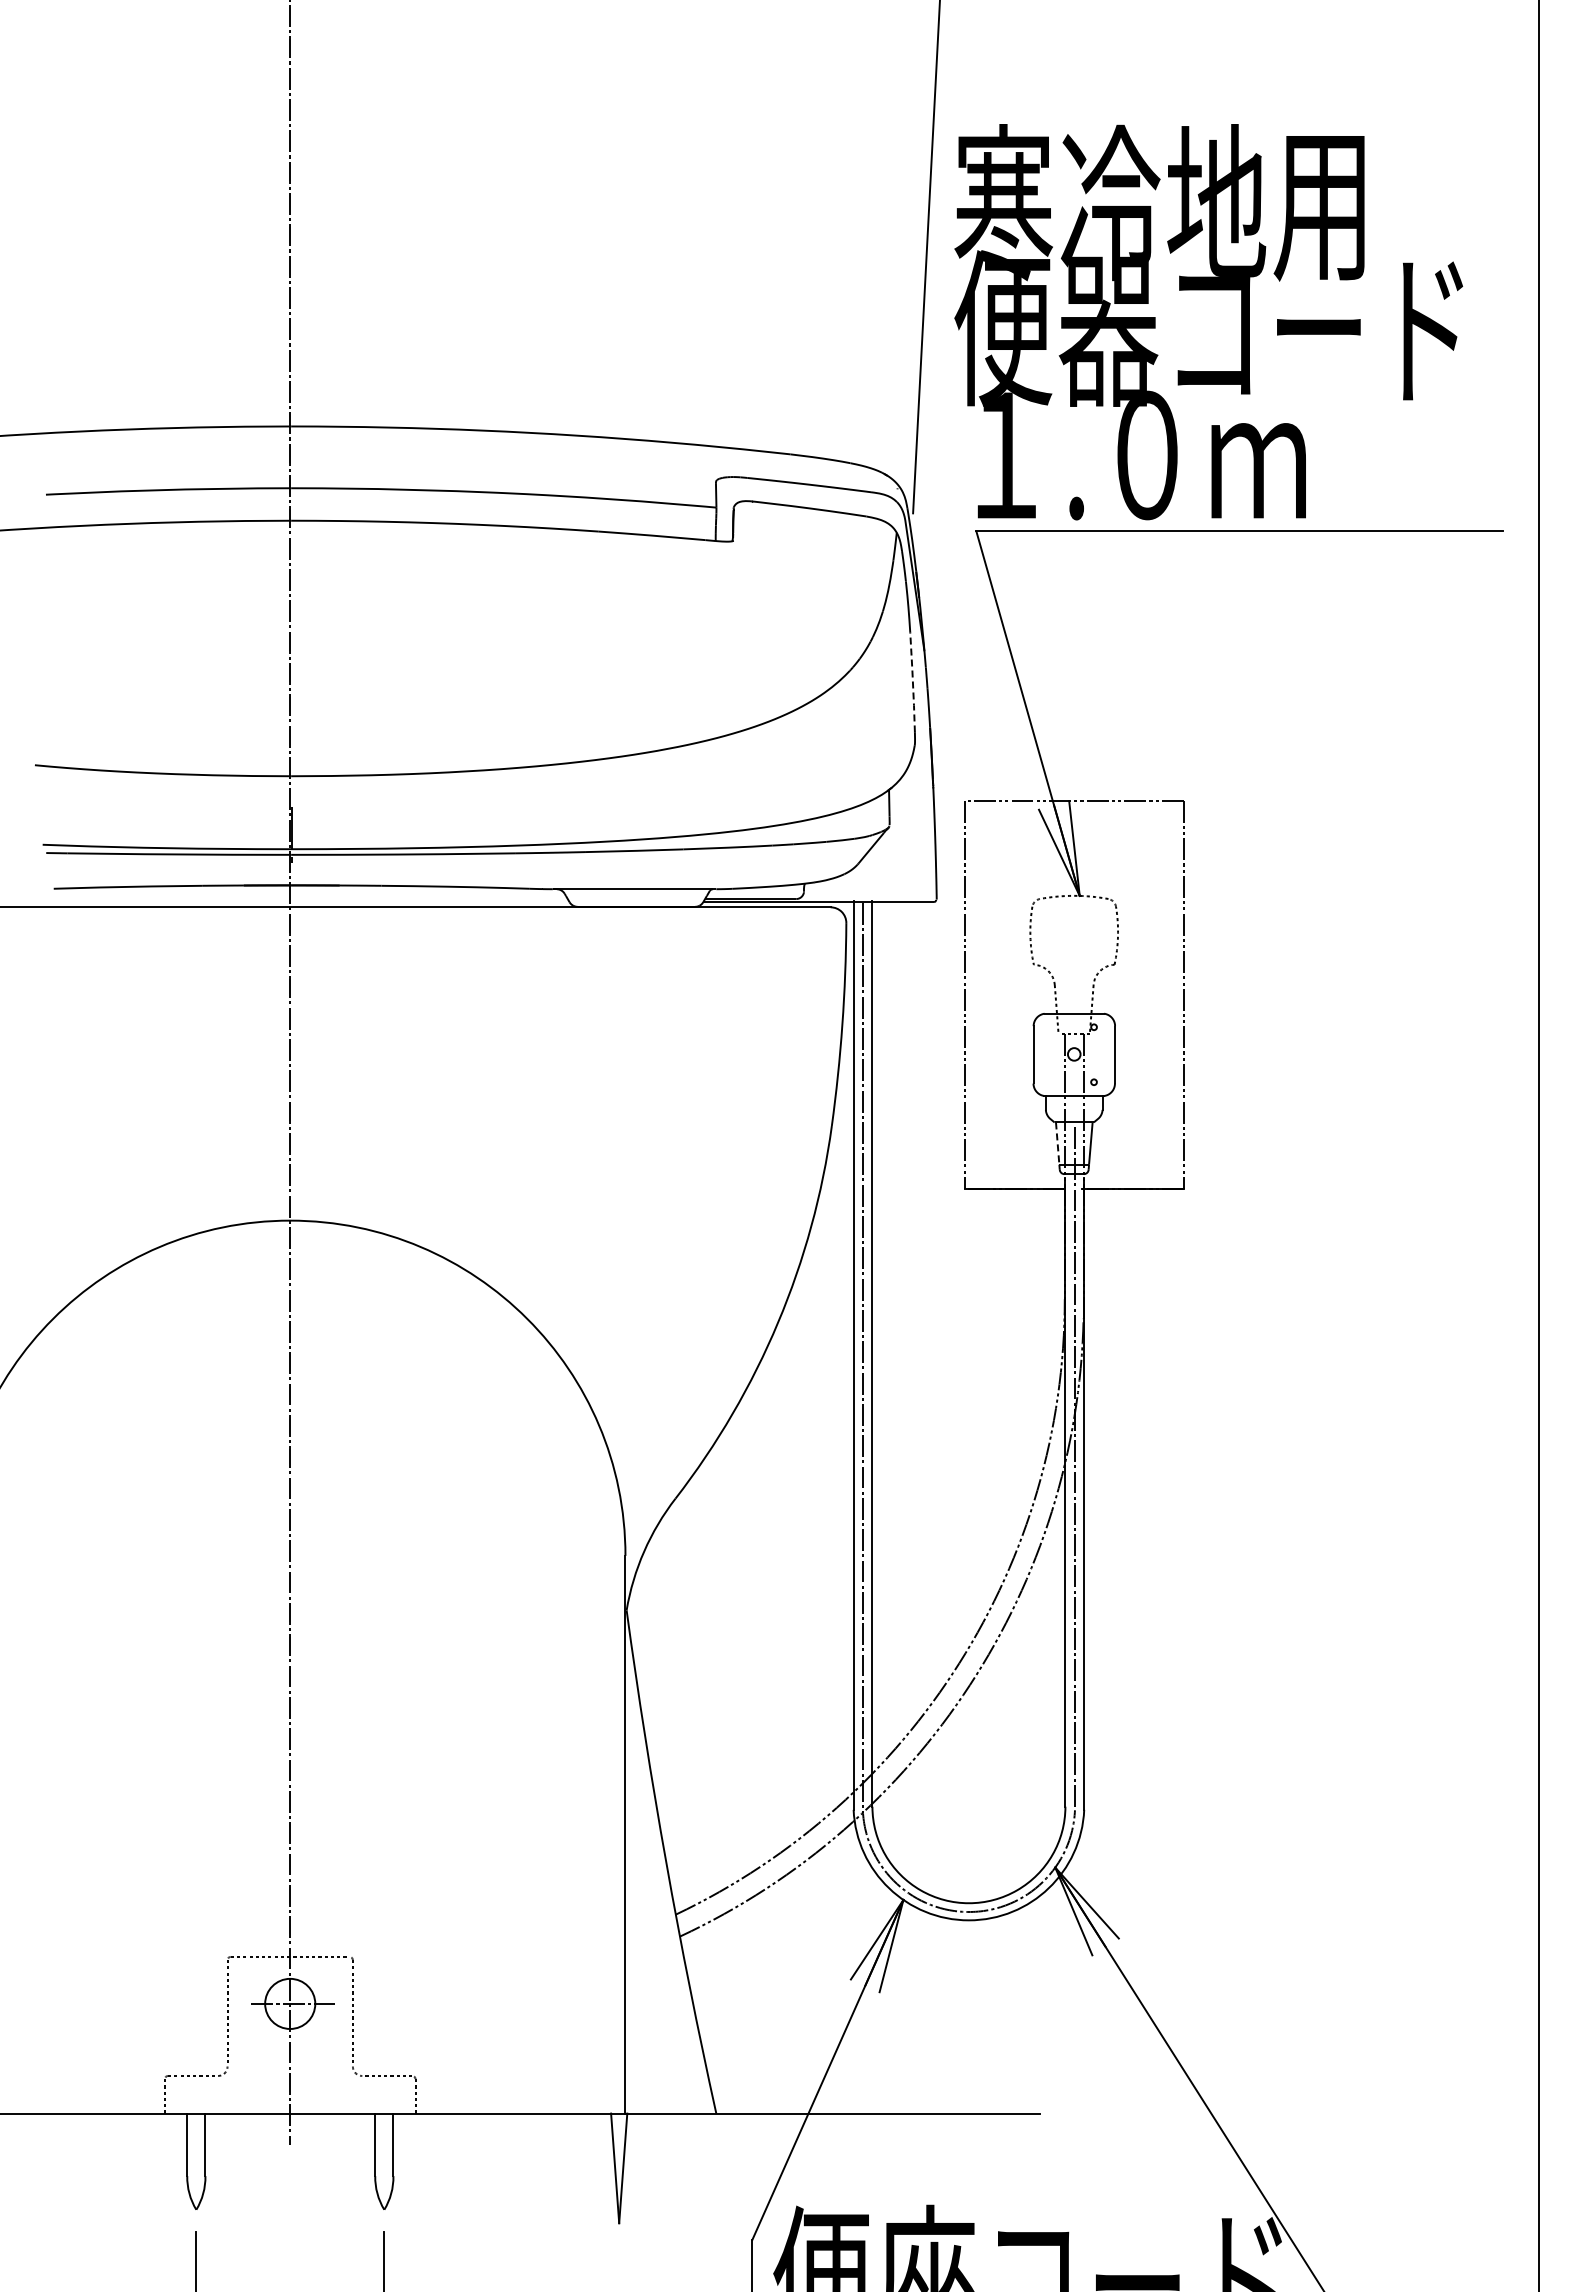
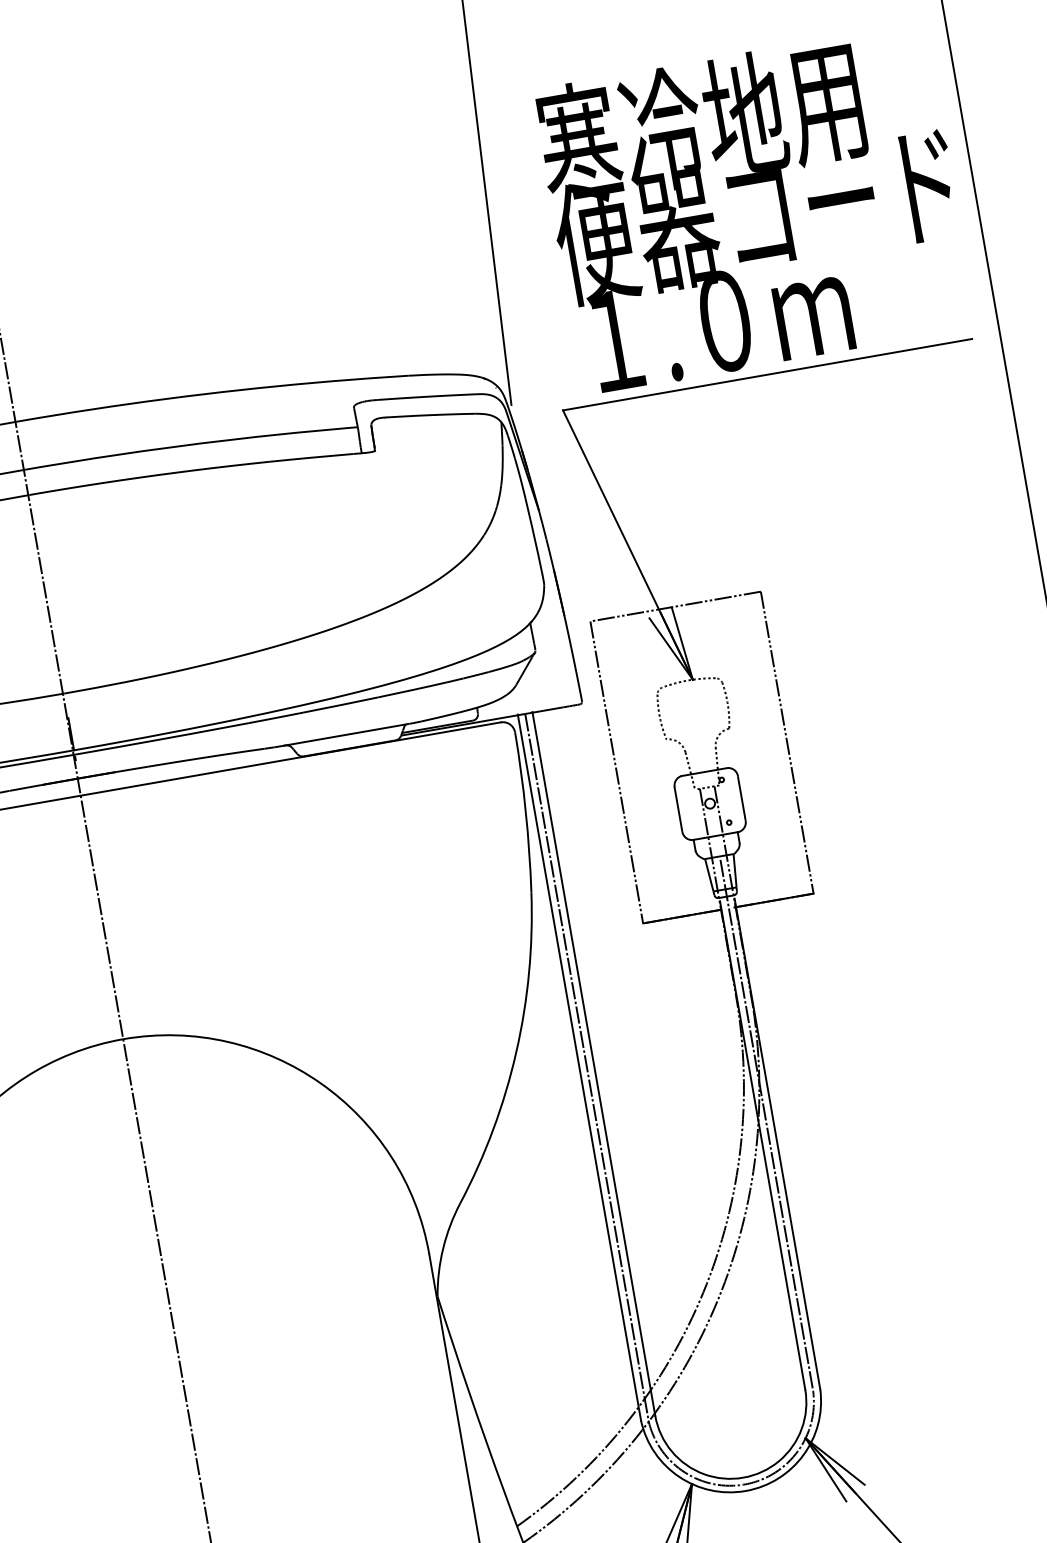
text: (1208, 322) -> (754, 209), moved
line: (912, 682) -> (533, 536), dashed -> solid
line: (1057, 1144) -> (709, 875), dashed -> solid

